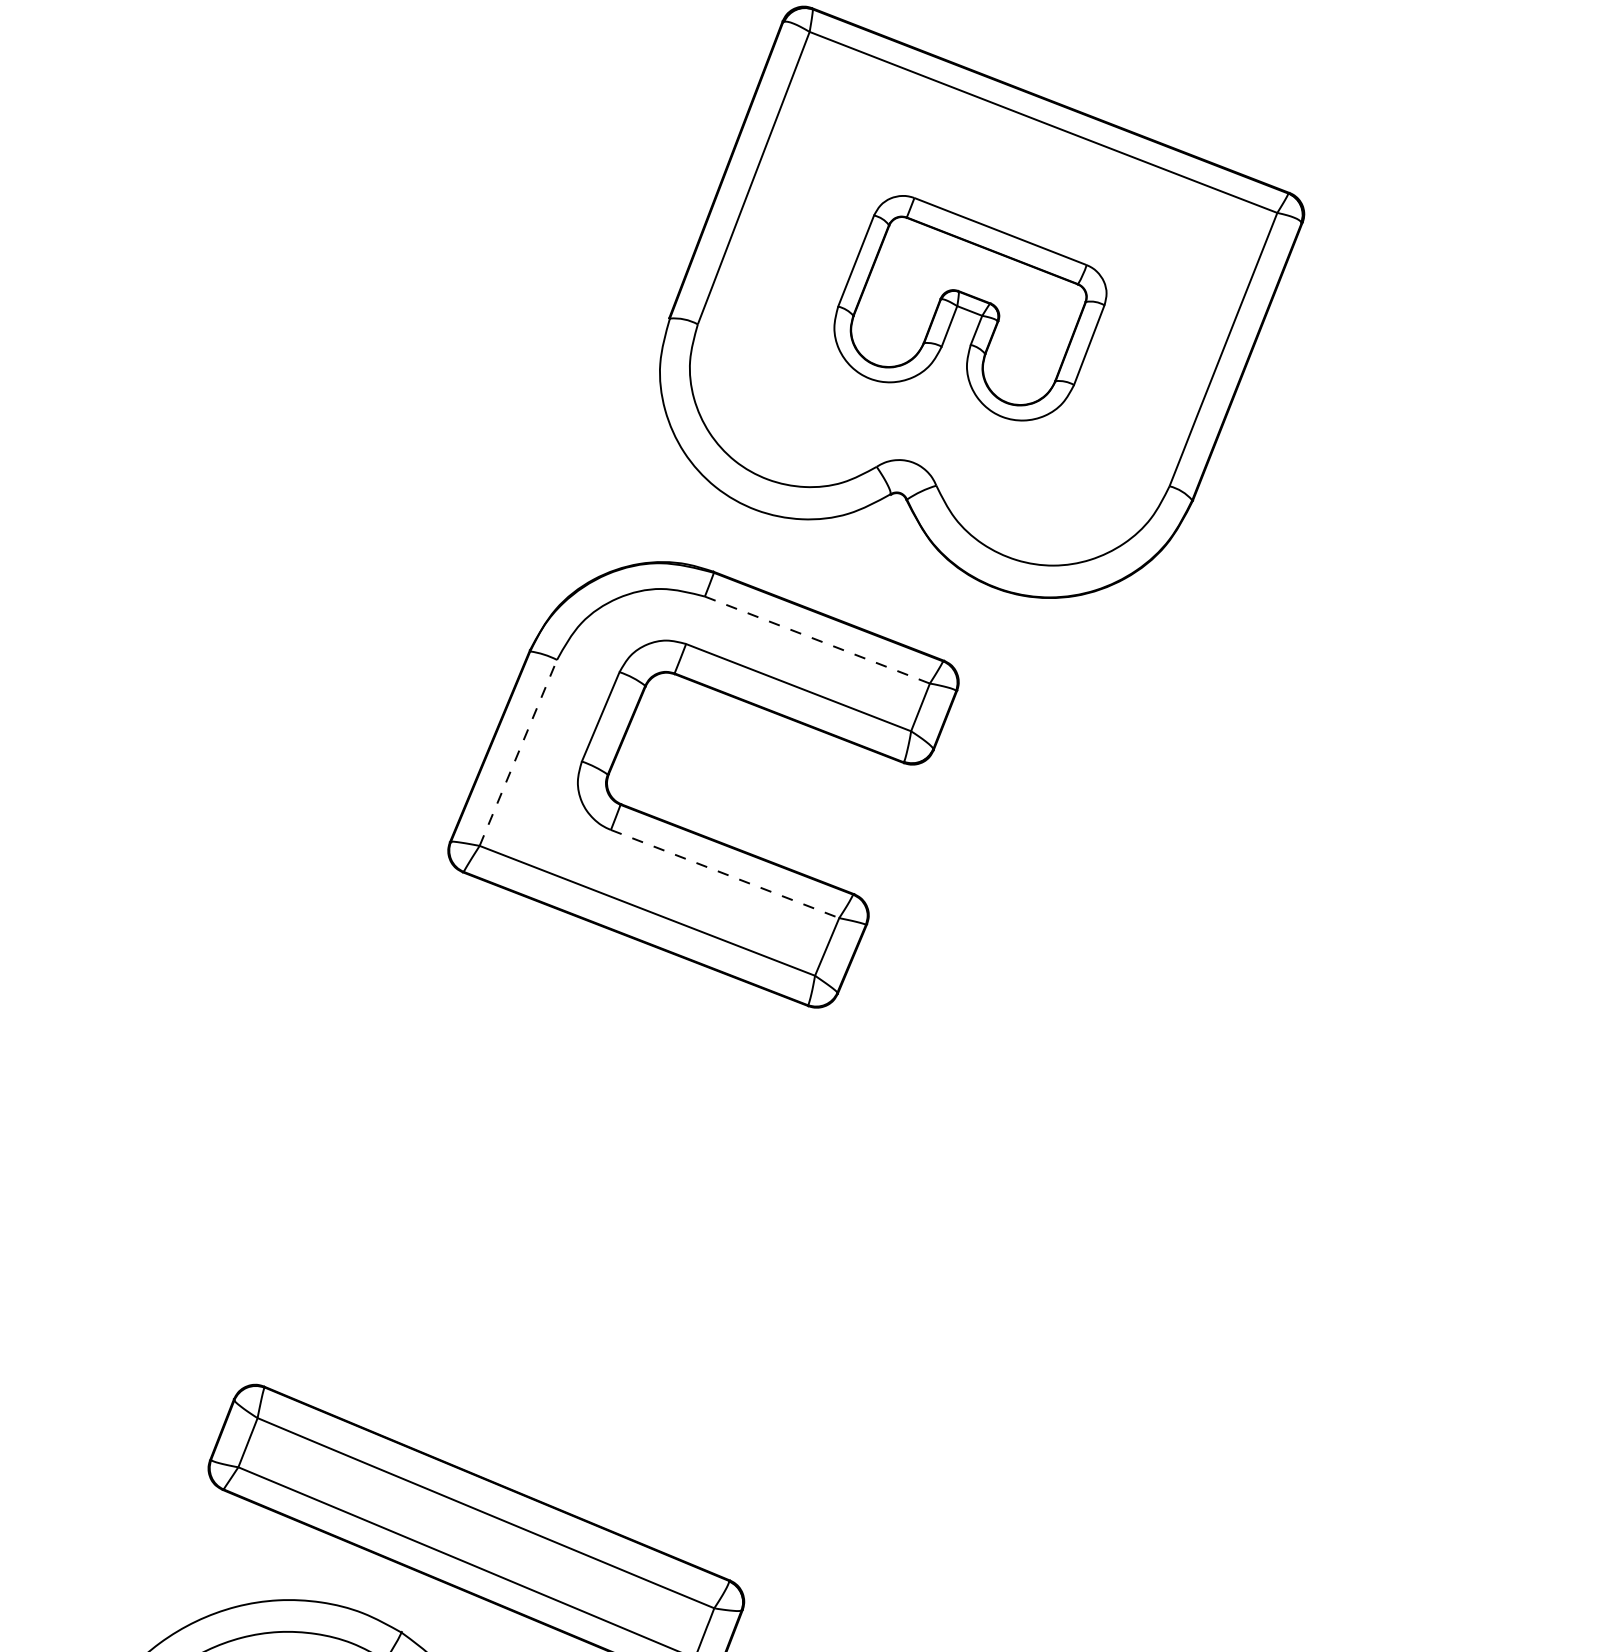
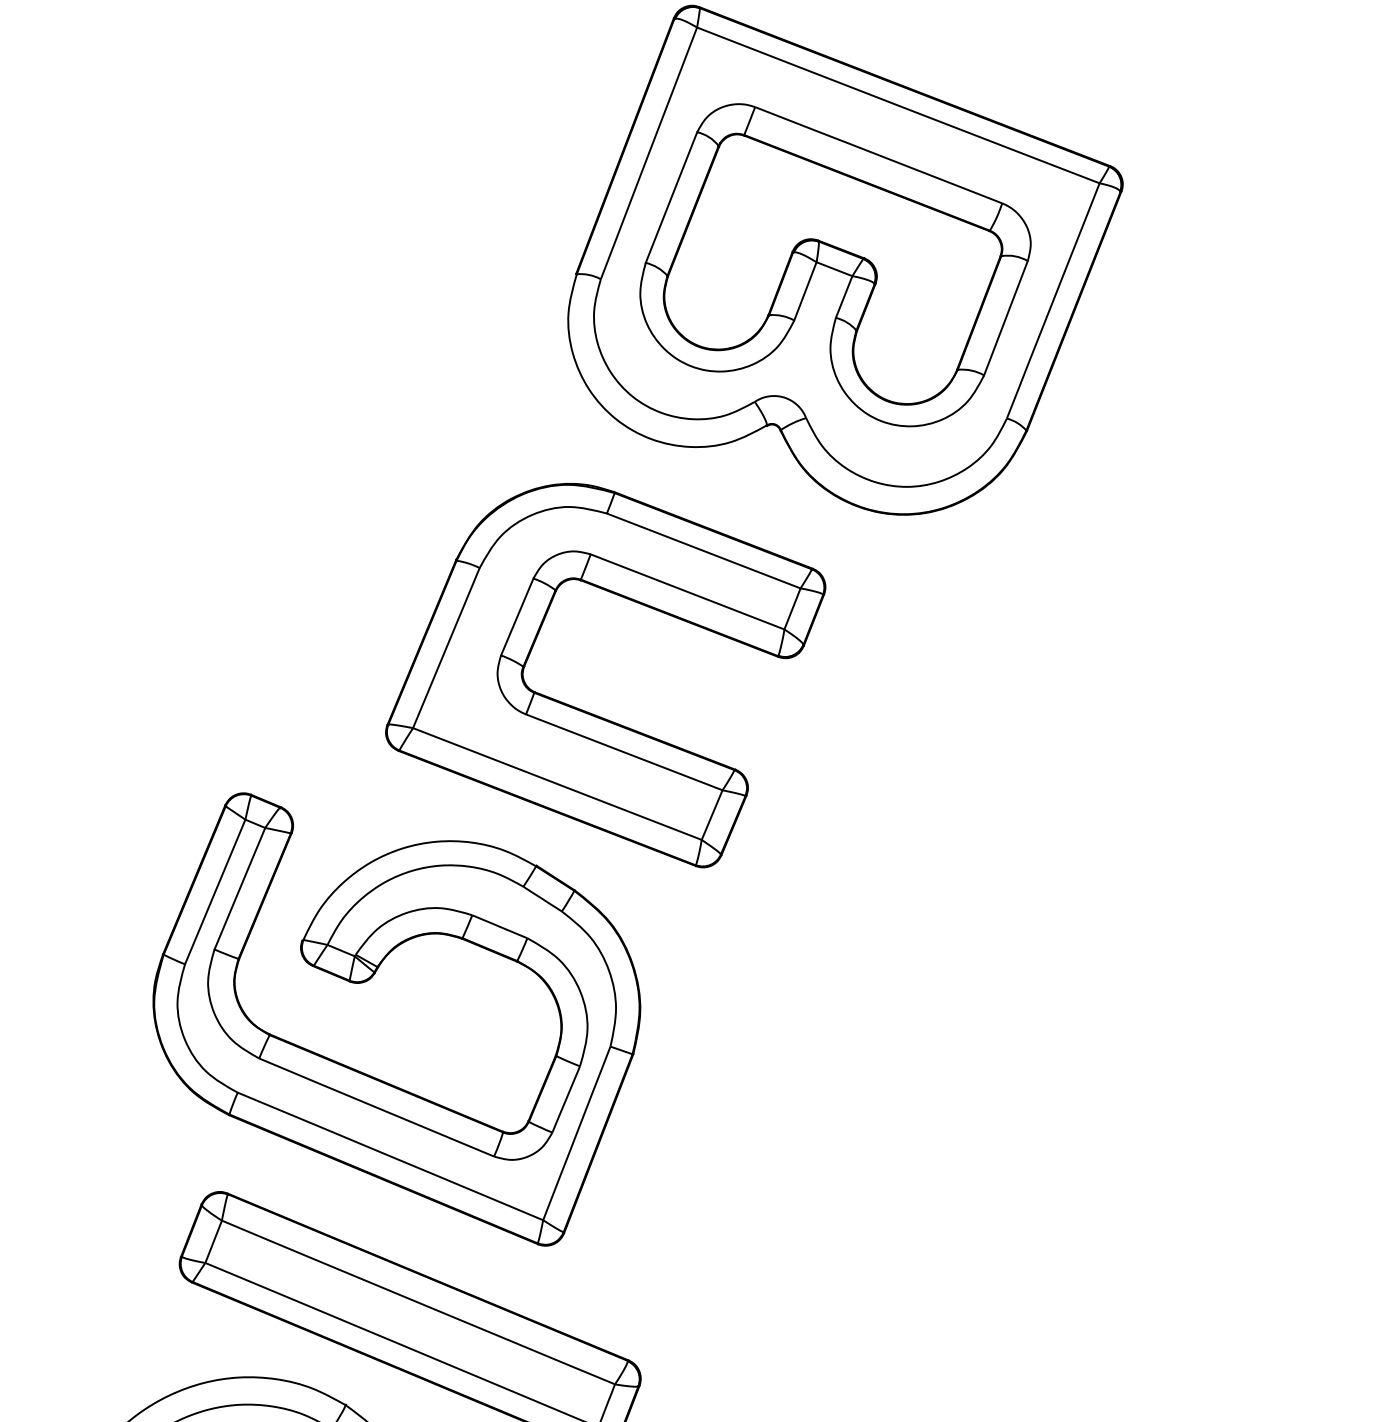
part: (970, 308) -> (835, 265), size x1.67
line: (817, 639) -> (703, 550), dashed -> solid
line: (518, 753) -> (446, 648), dashed -> solid
line: (725, 874) -> (624, 752), dashed -> solid
part: (429, 1139) -> (369, 980), added

